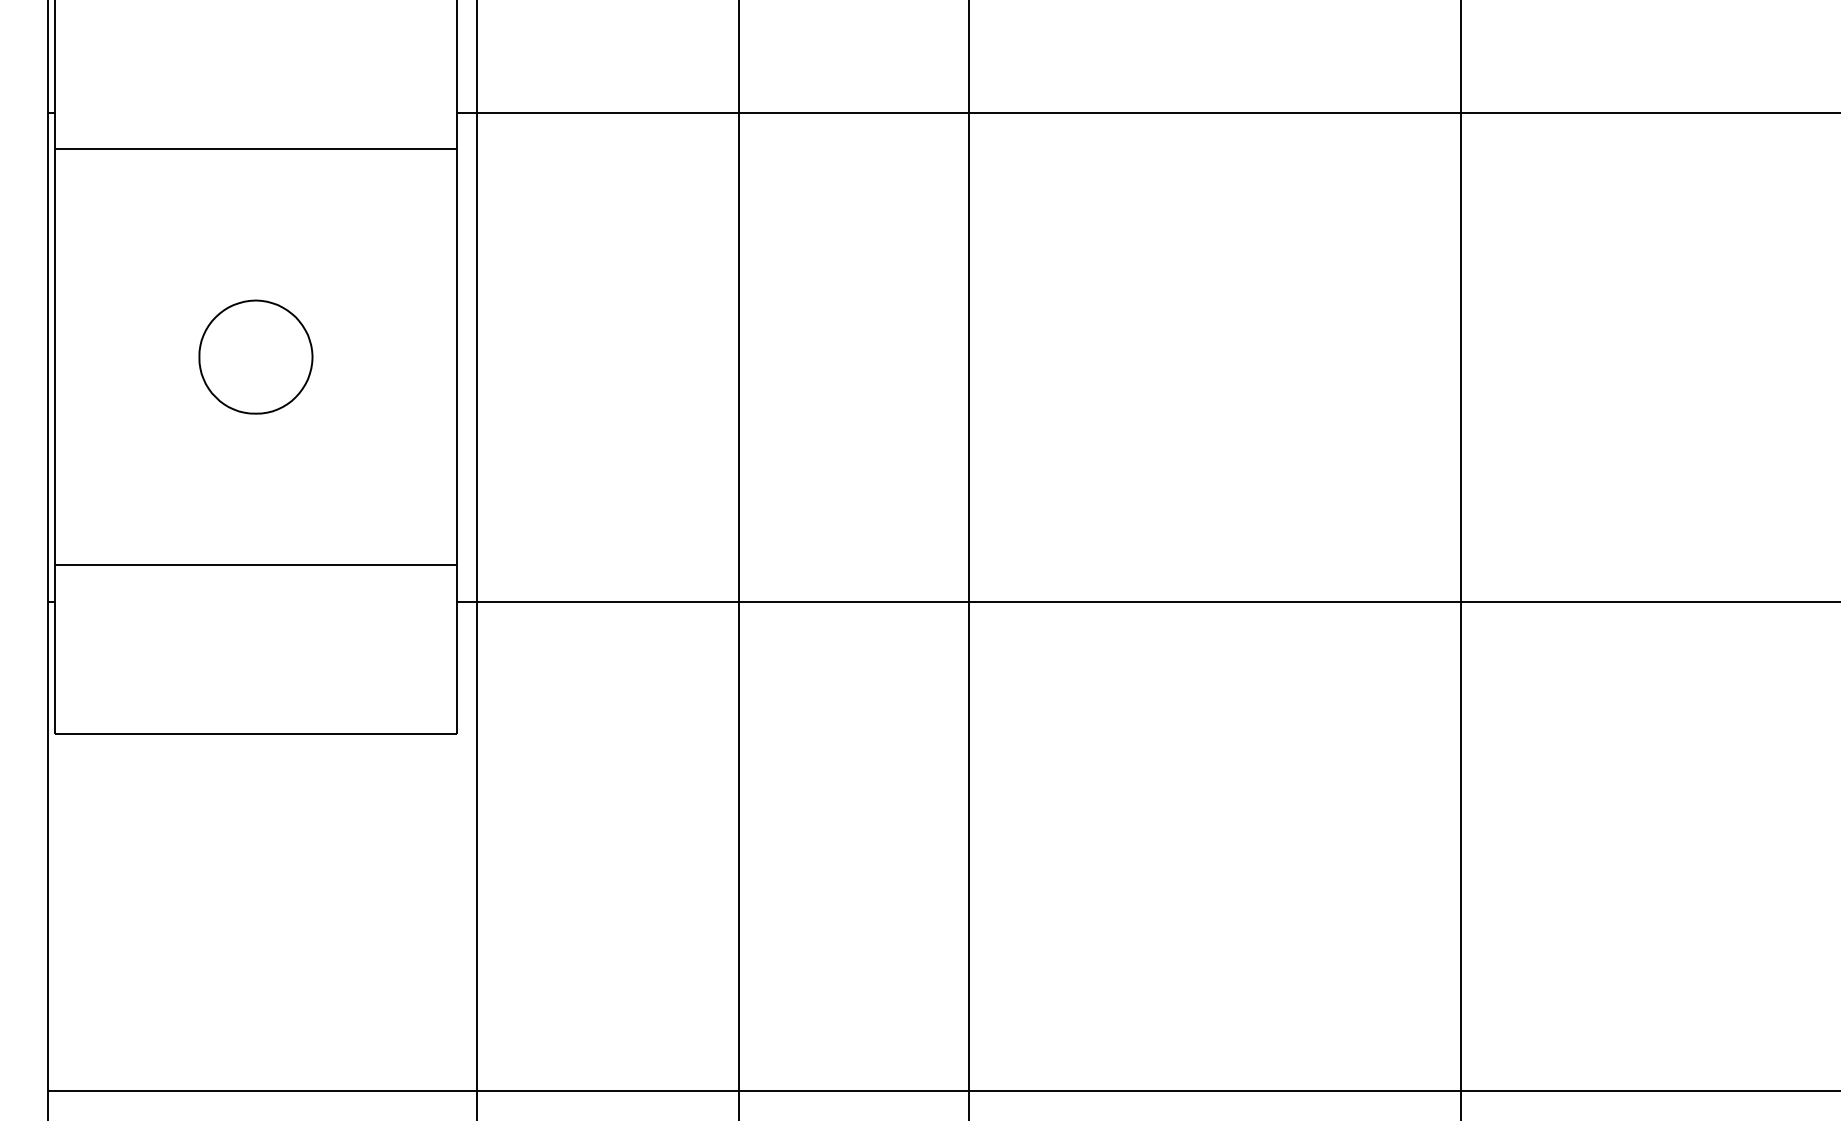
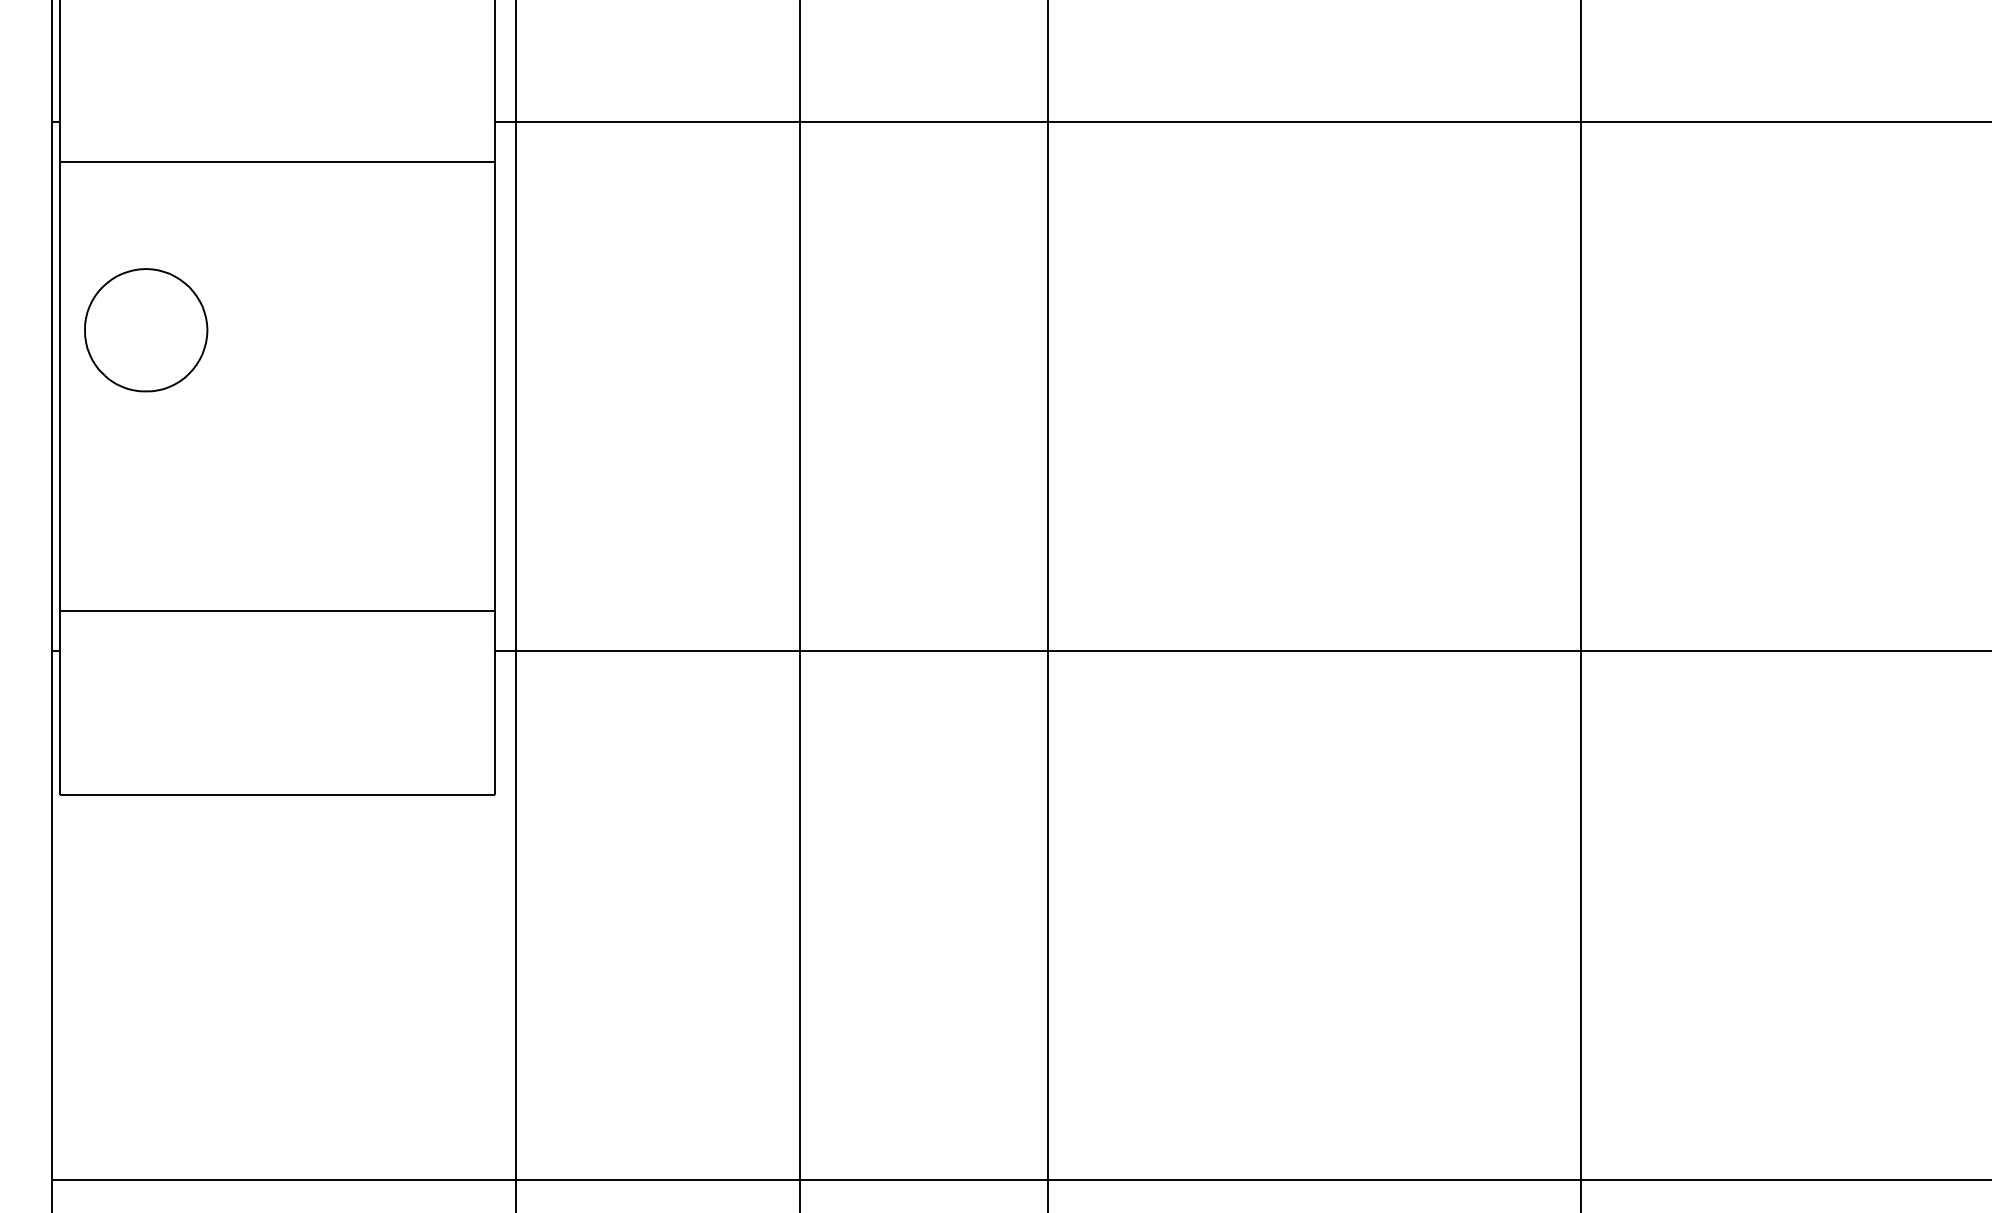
part: (255, 356) -> (145, 329), moved

